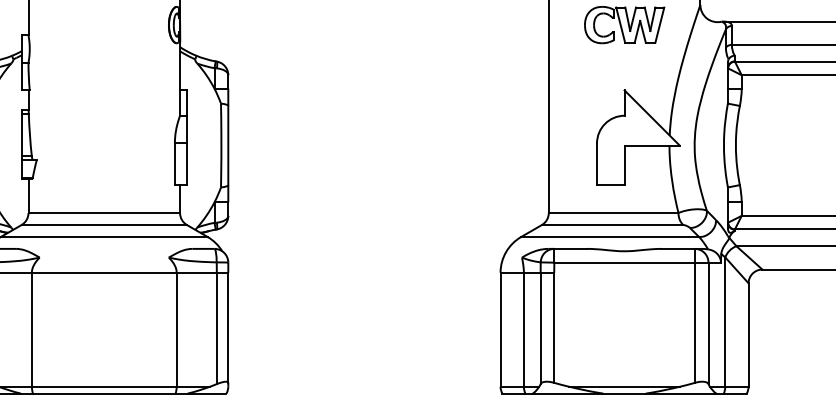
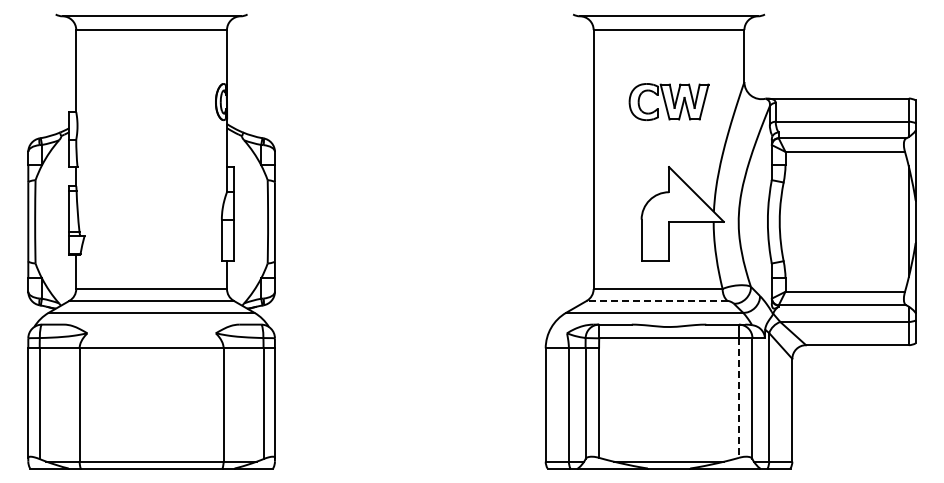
line: (611, 224) -> (656, 300), solid -> dashed
line: (694, 323) -> (738, 398), solid -> dashed

